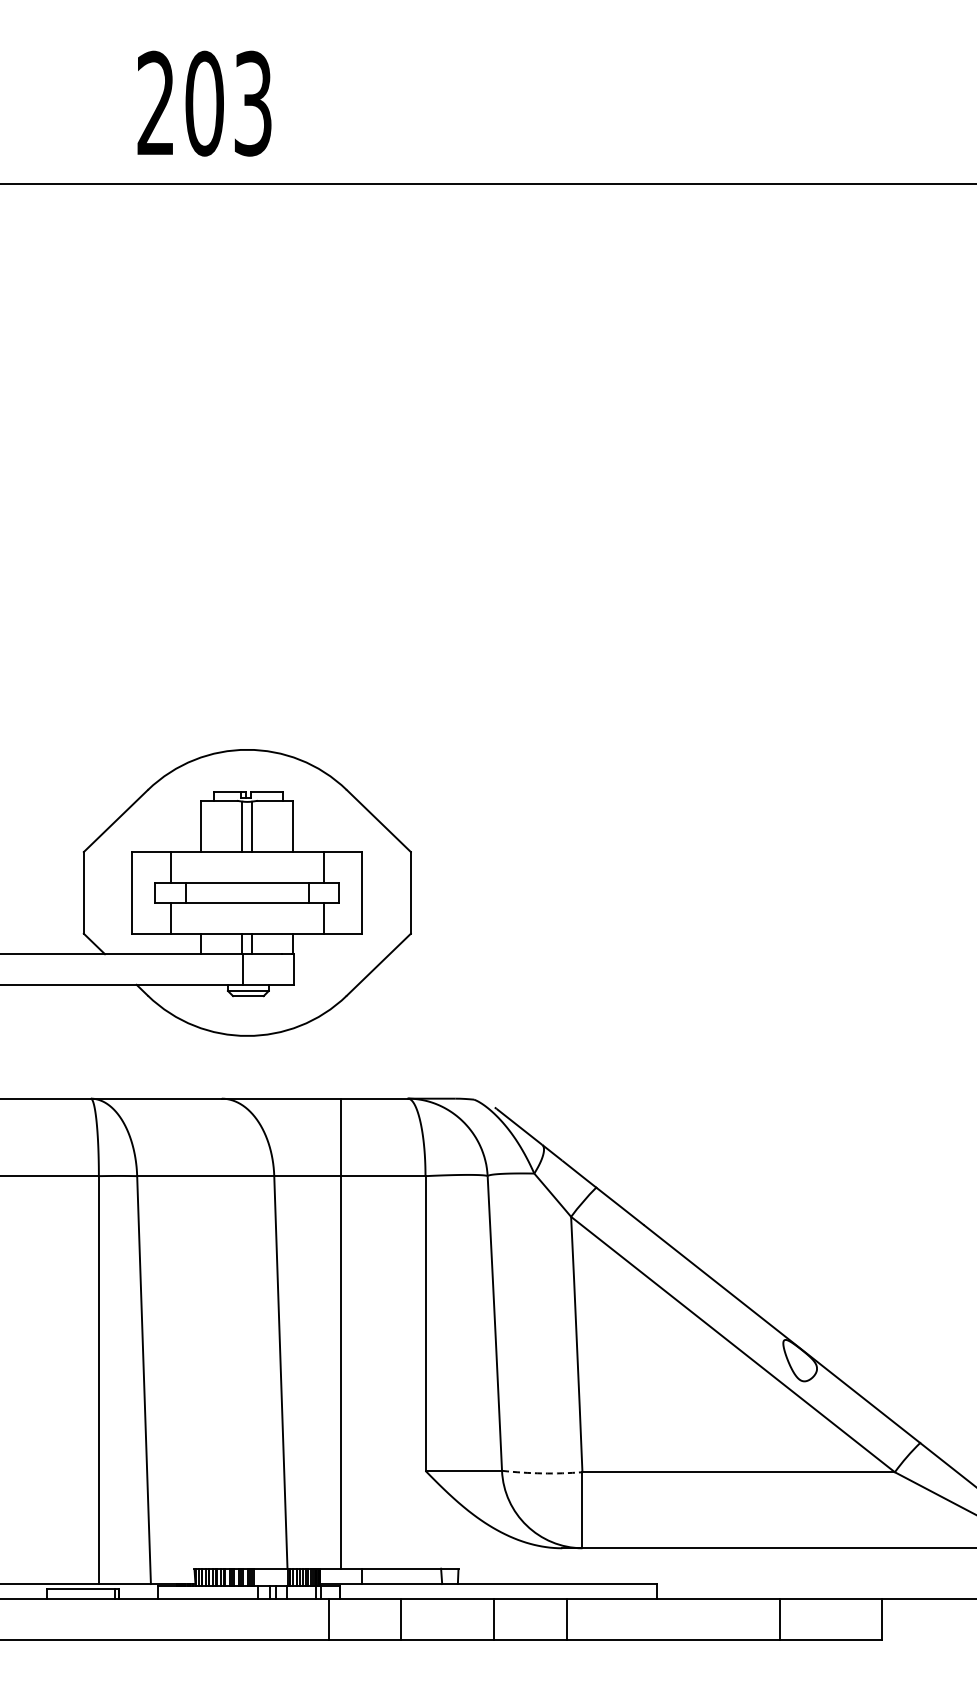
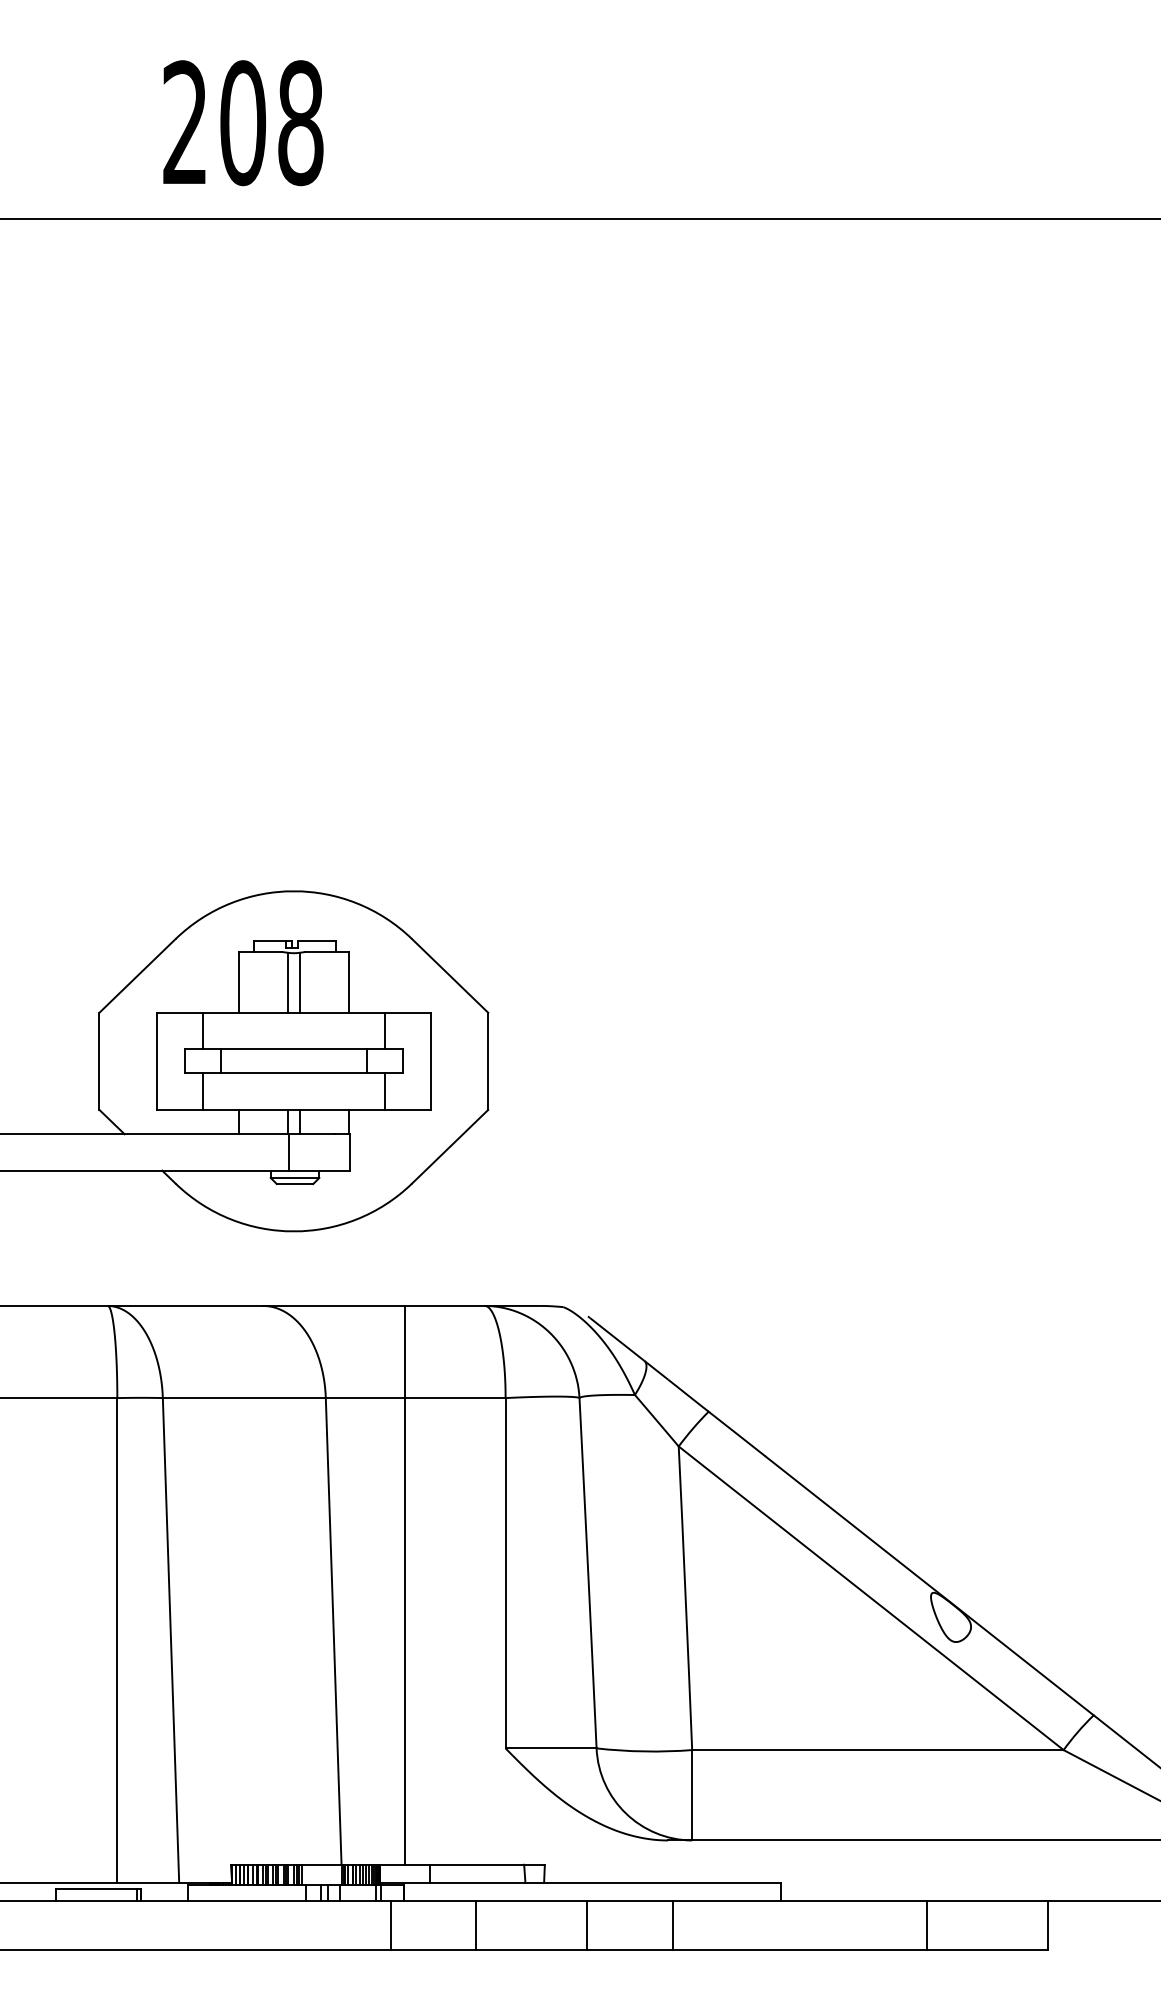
text: (253, 103) -> (301, 122), 203 -> 208
arc: (542, 1473) -> (644, 1751), dashed -> solid

